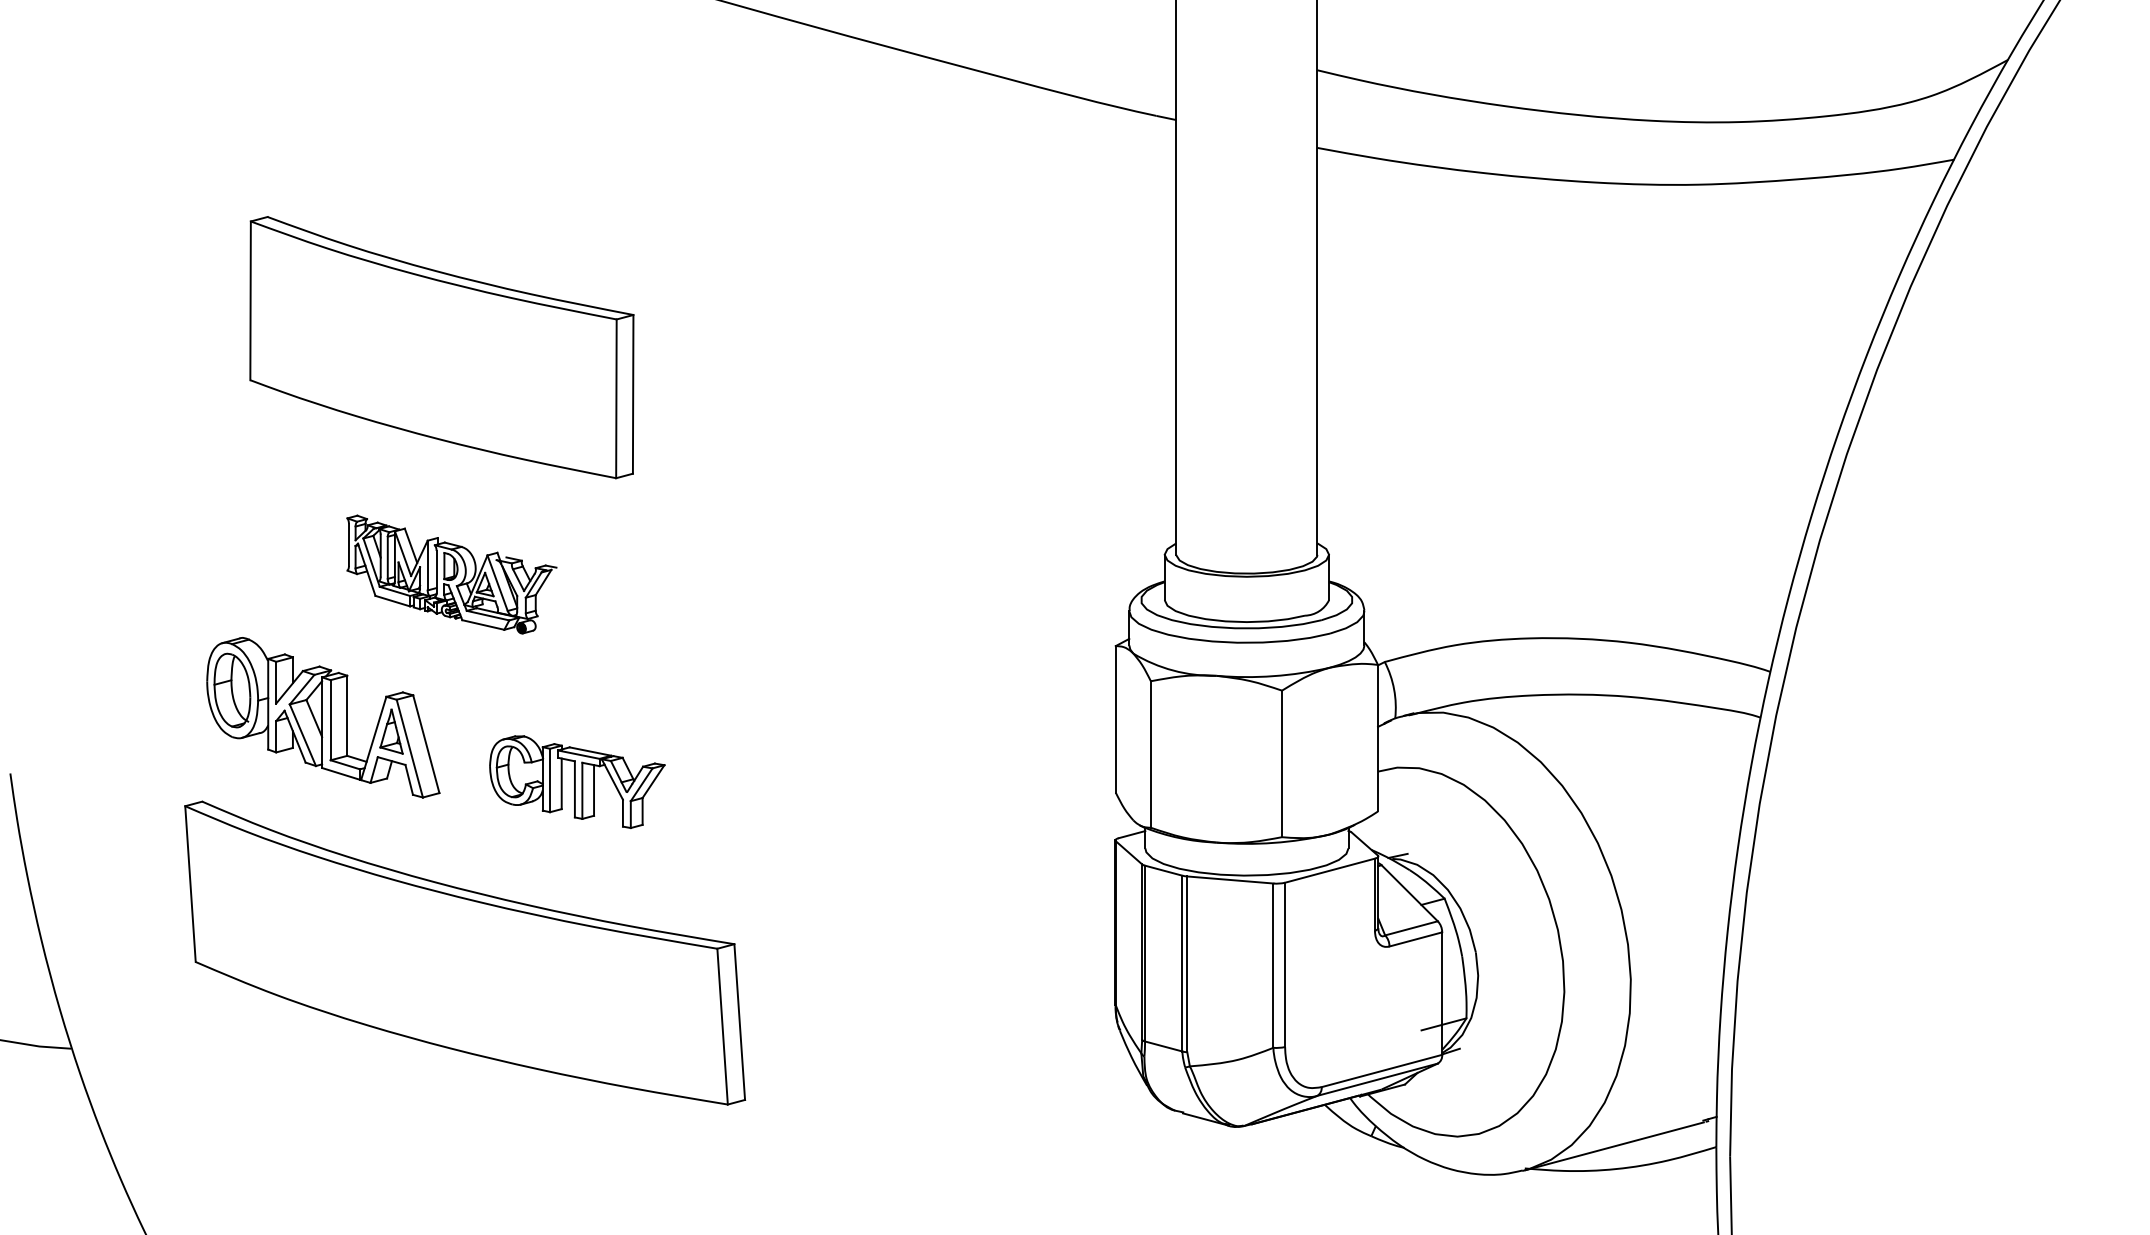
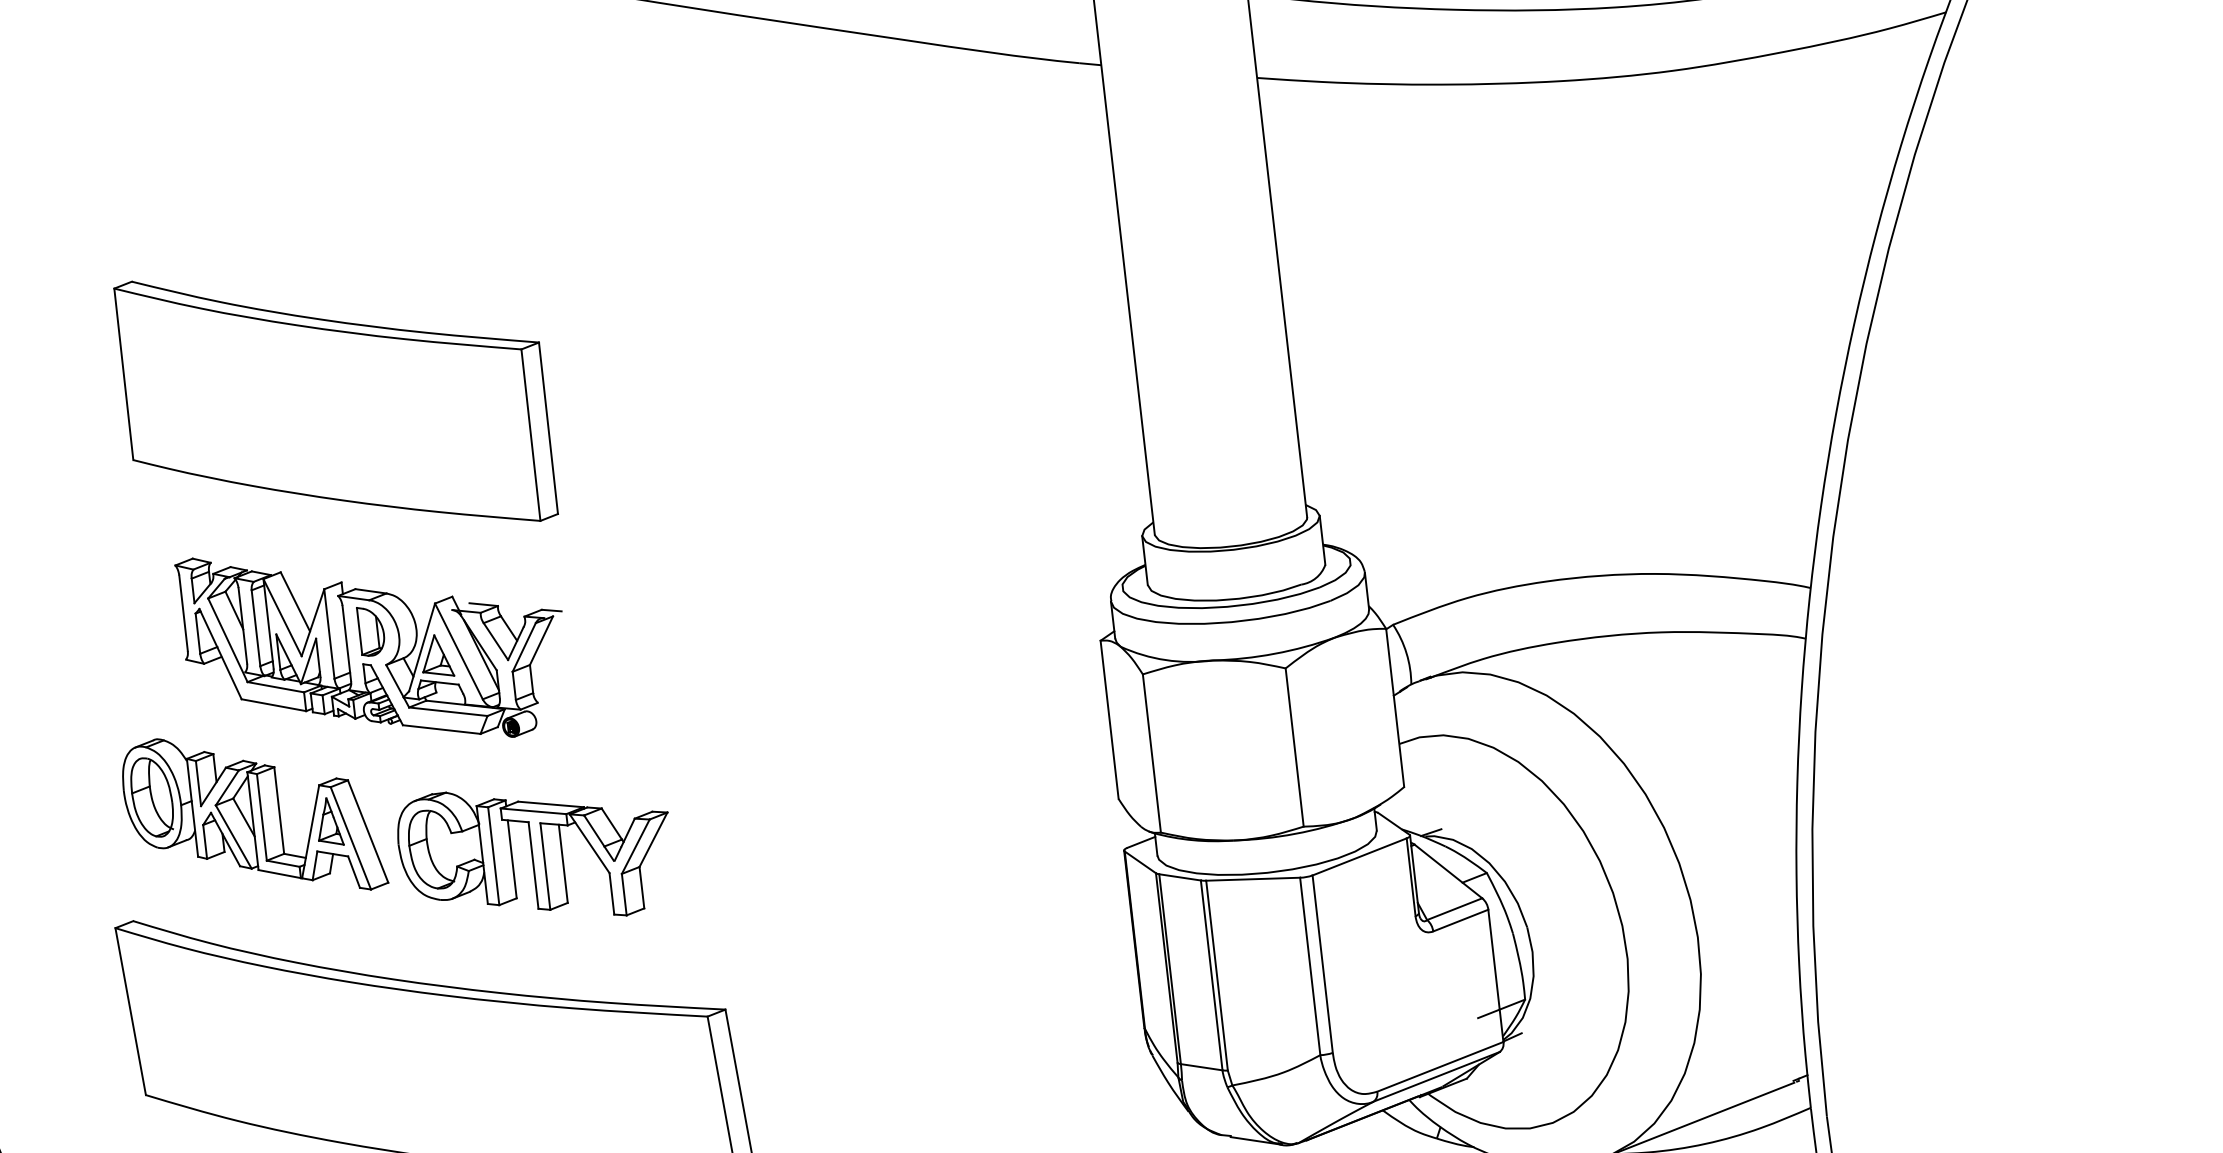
part: (451, 574) -> (374, 645), size x1.67
part: (576, 781) -> (534, 853), size x1.43

